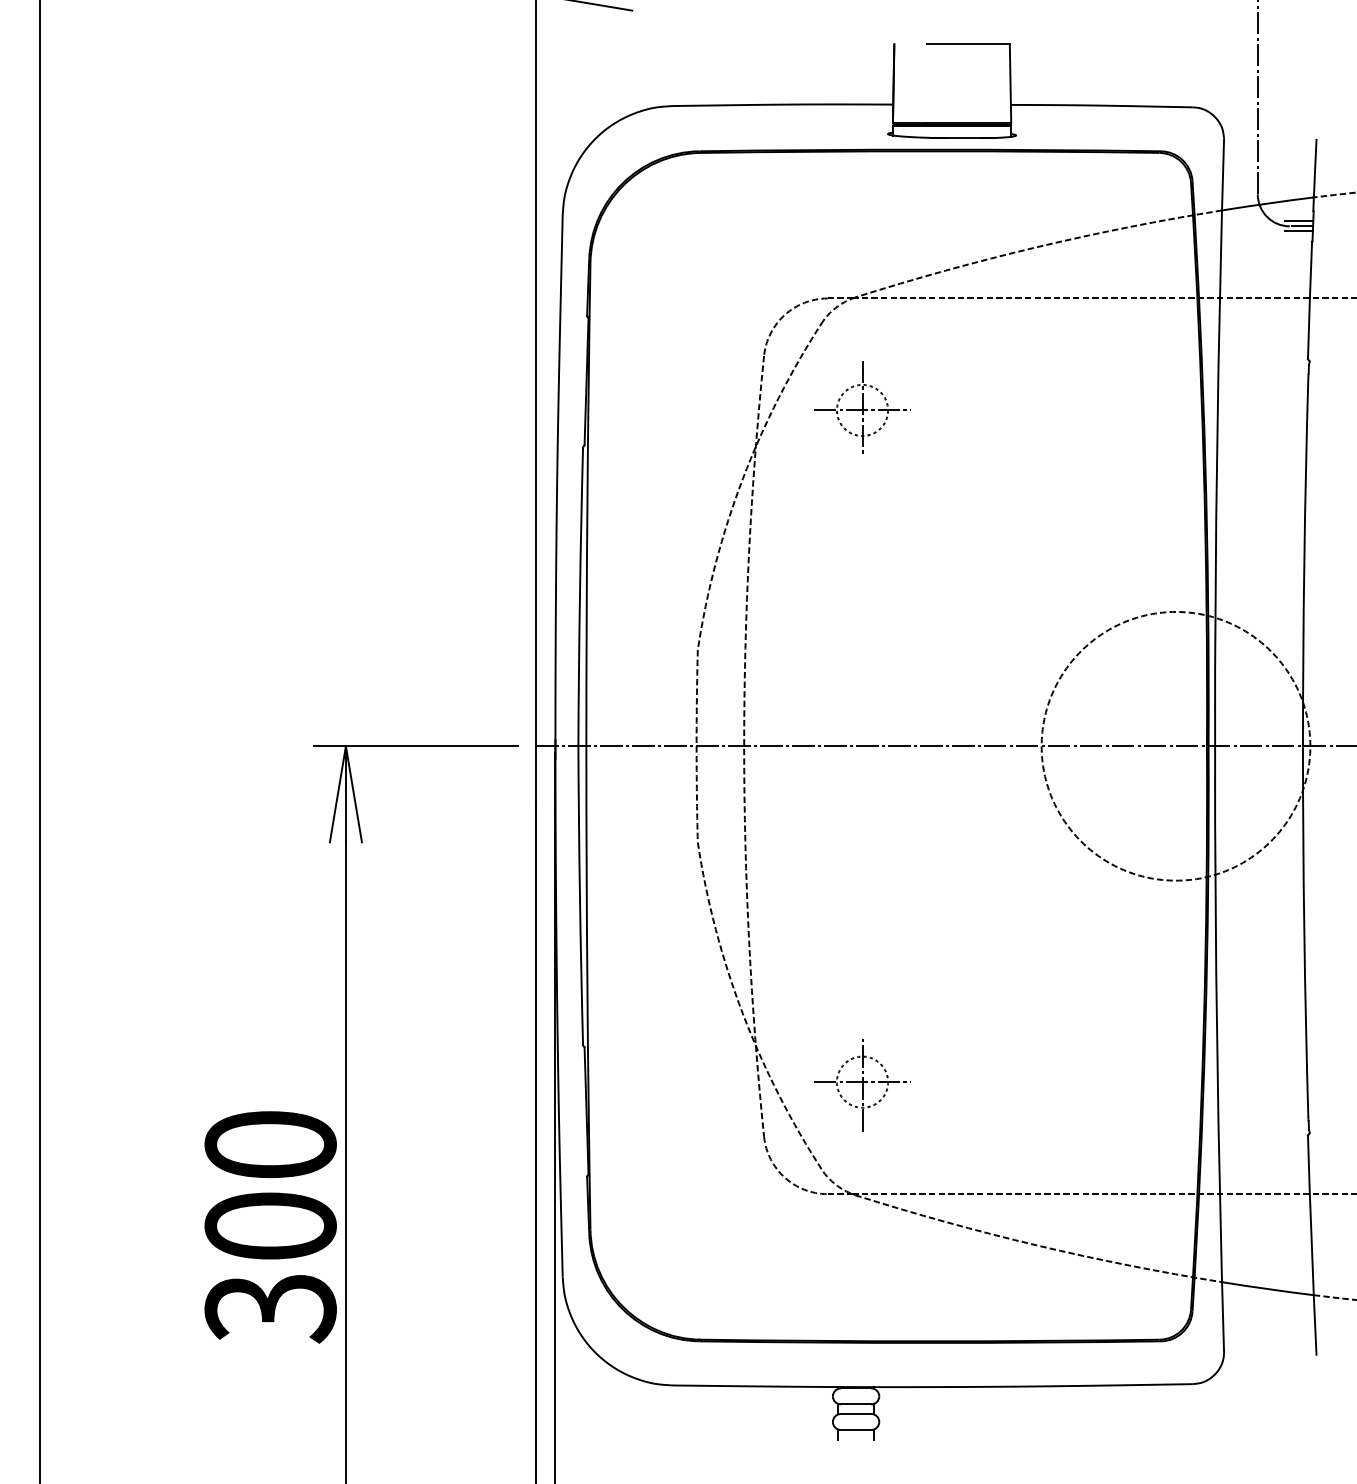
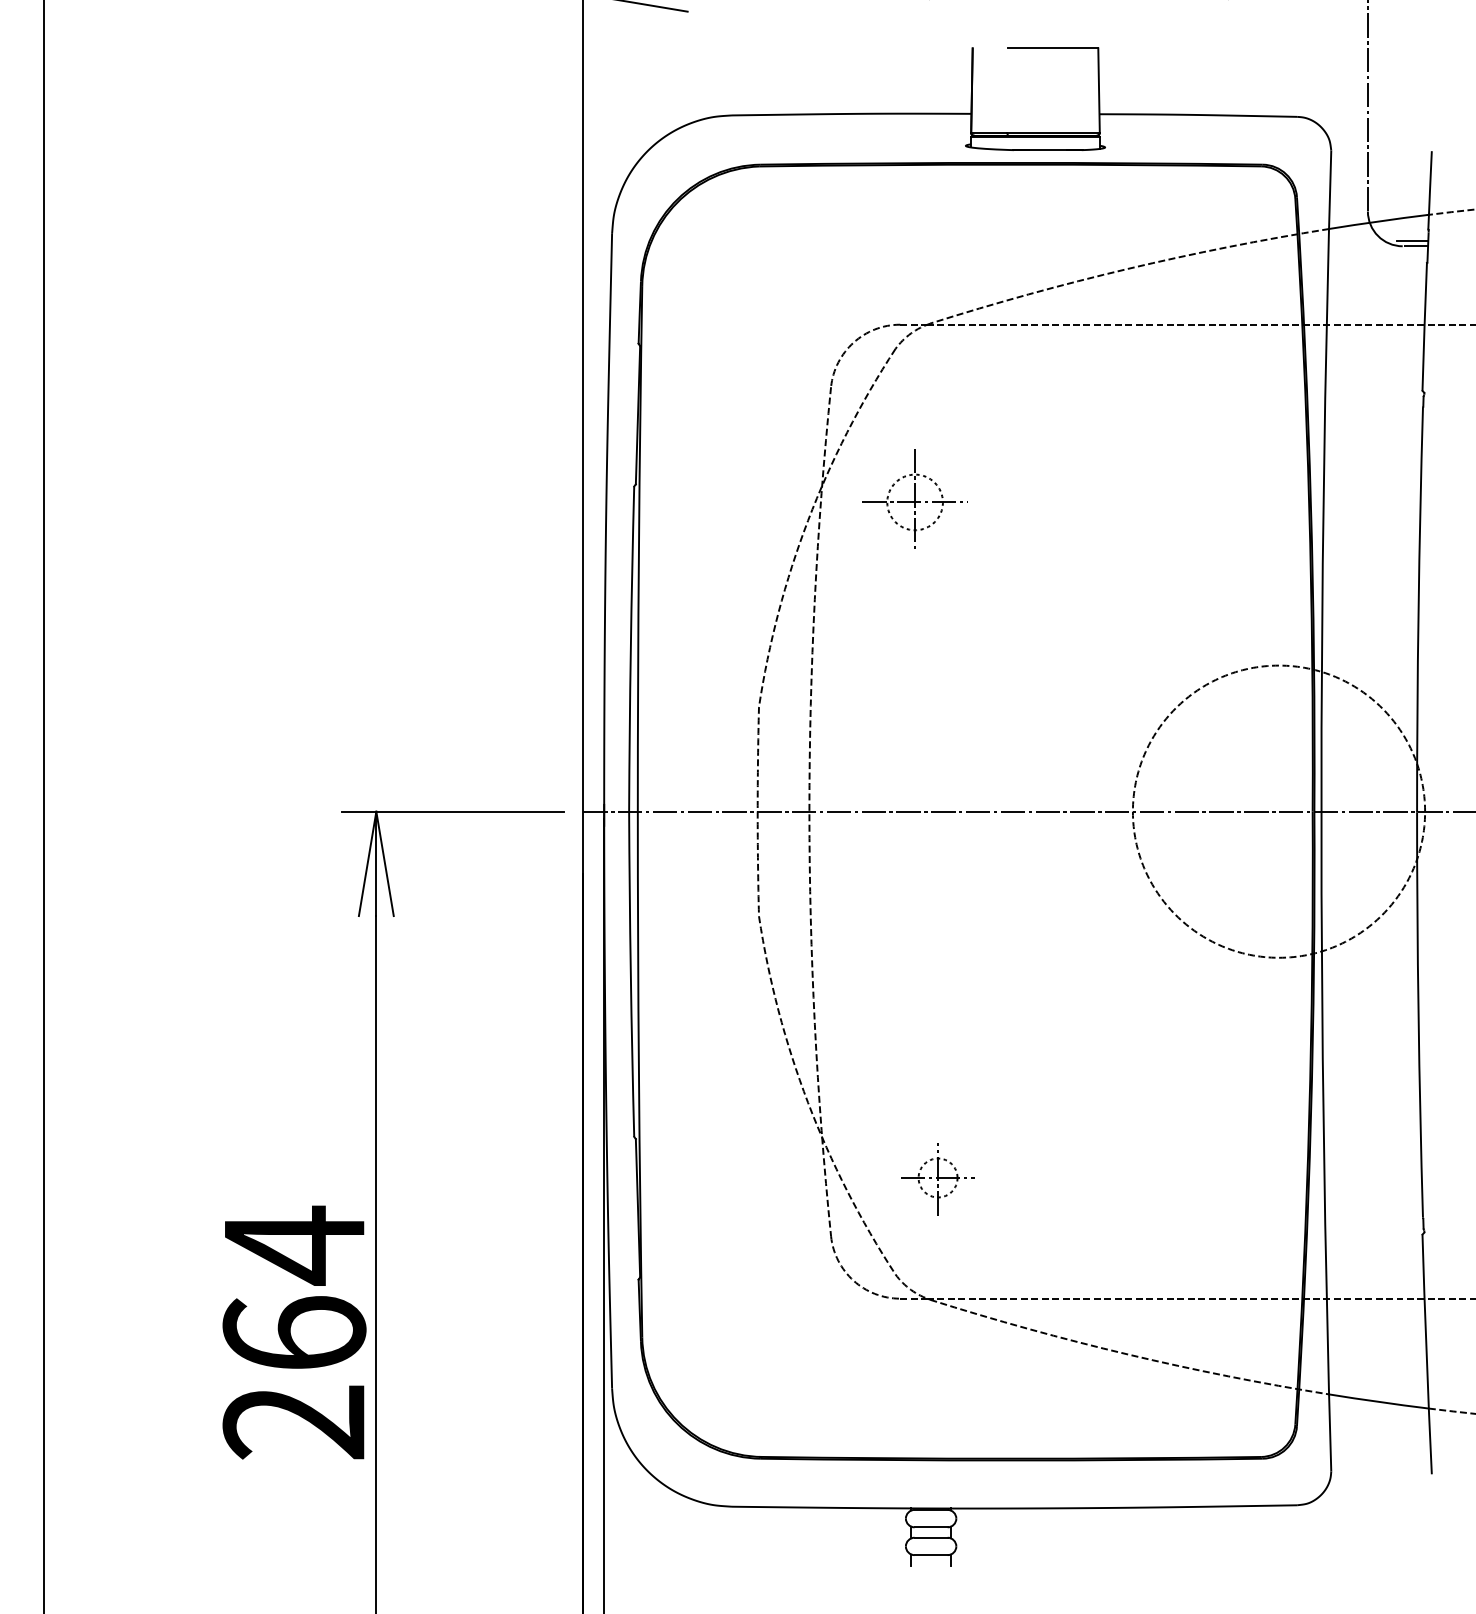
line: (1298, 231) -> (1412, 251), removed
part: (861, 406) -> (914, 498), moved
part: (861, 1085) -> (937, 1180), size x0.7
text: (270, 1226) -> (294, 1333), 300 -> 264

